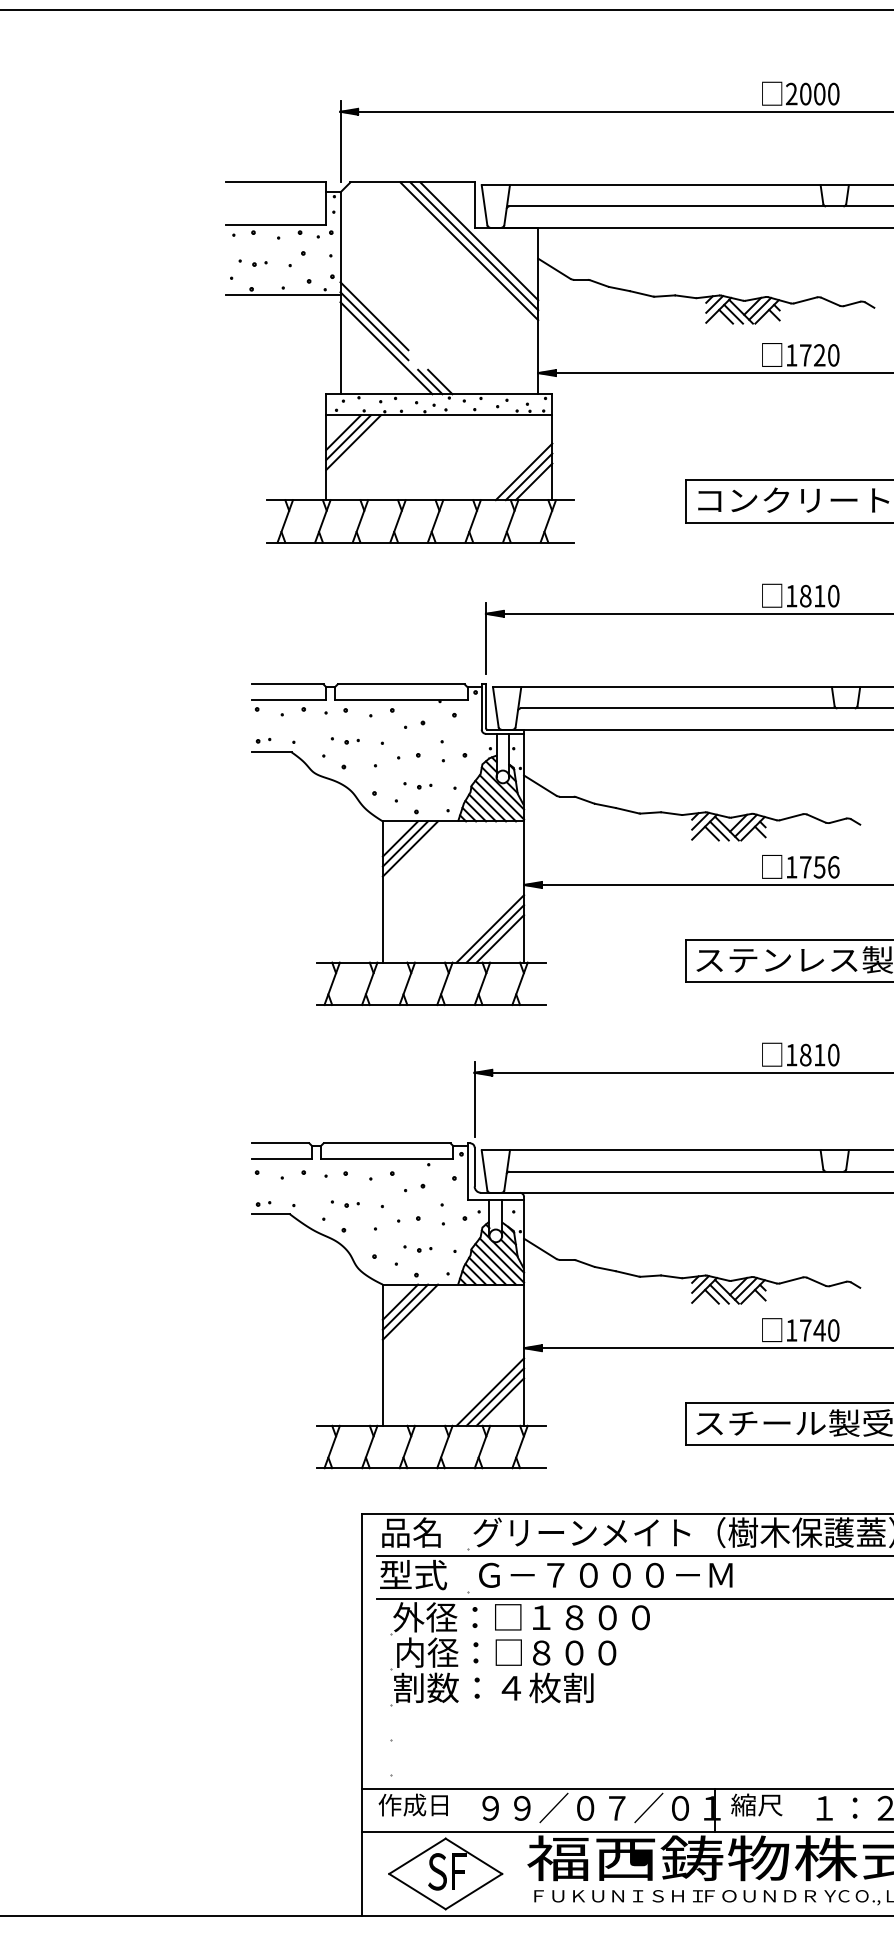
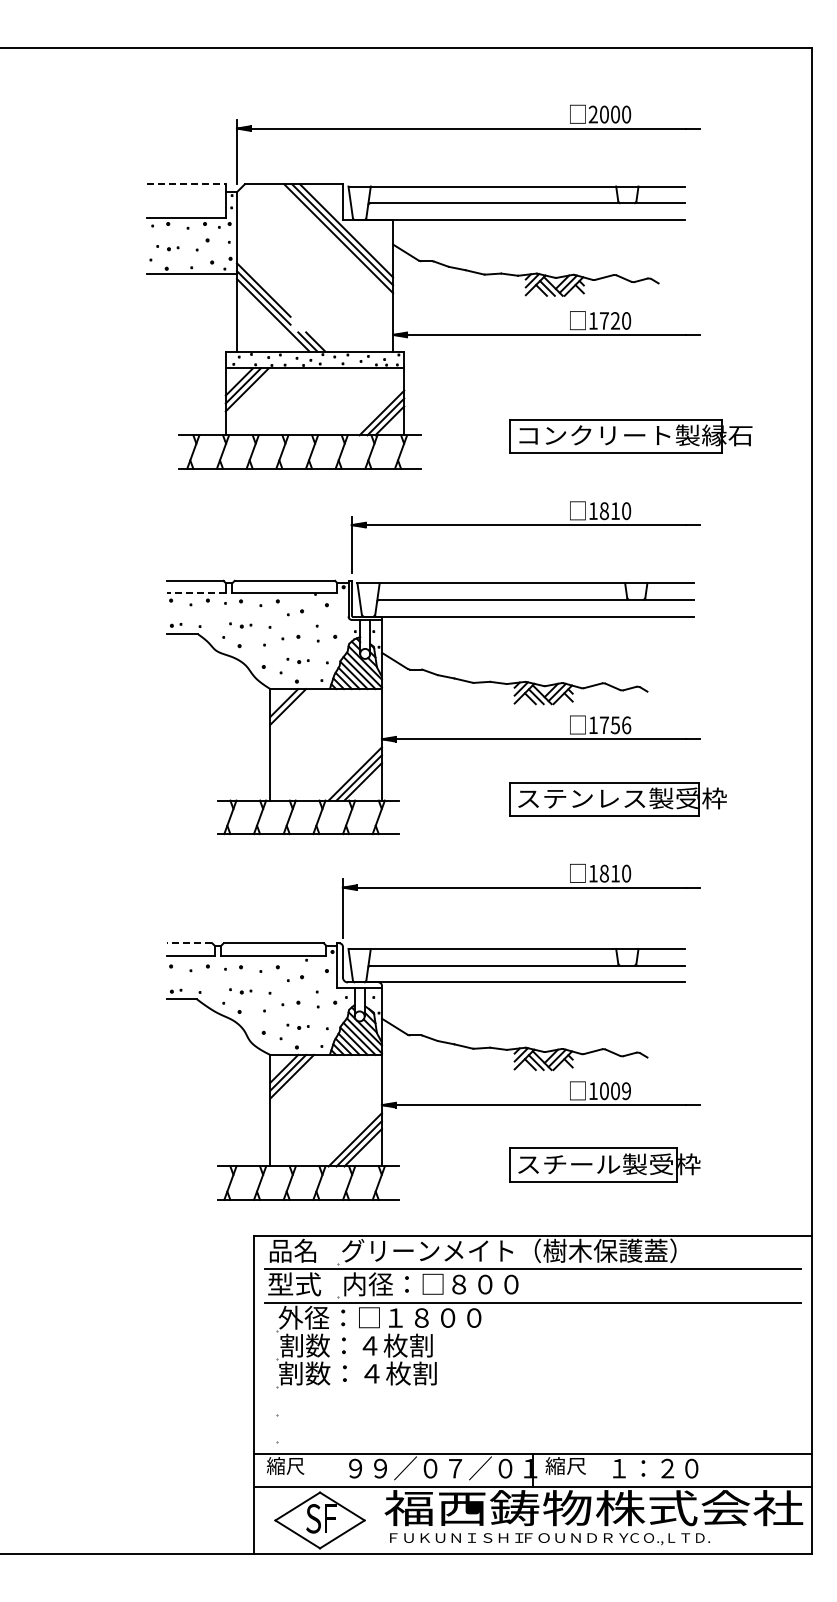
line: (276, 182) -> (186, 184), solid -> dashed
line: (289, 700) -> (196, 593), solid -> dashed
line: (409, 848) -> (291, 710), removed
line: (280, 1143) -> (189, 943), solid -> dashed
text: (819, 1330) -> (615, 1091), 1740 -> 1009
text: (604, 1575) -> (445, 1284), Ｇ－７０００－Ｍ -> 内径：□８００
text: (505, 1652) -> (367, 1345), 内径：□８００ -> 割数：４枚割
text: (413, 1804) -> (294, 1465), 作成日 -> 縮尺

